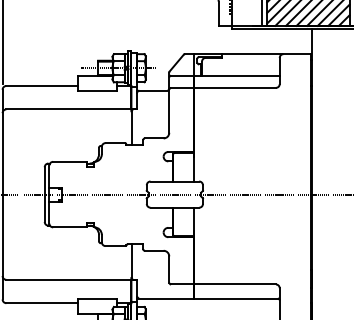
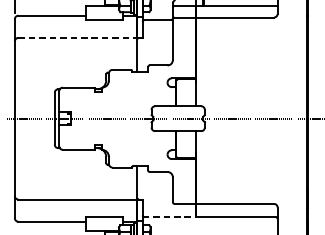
line: (68, 109) -> (77, 38), solid -> dashed
line: (166, 298) -> (170, 217), solid -> dashed

